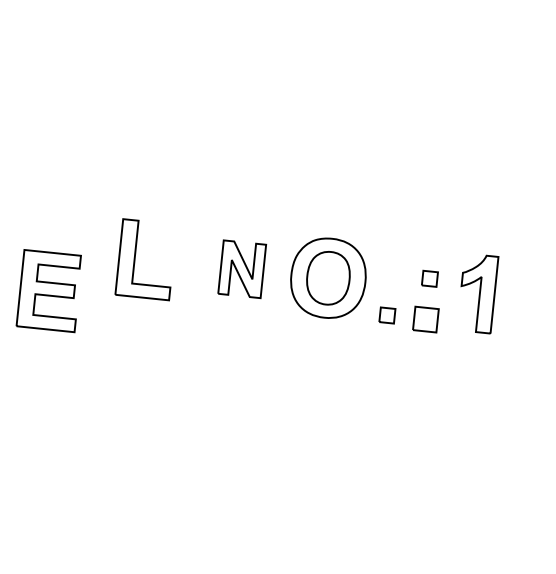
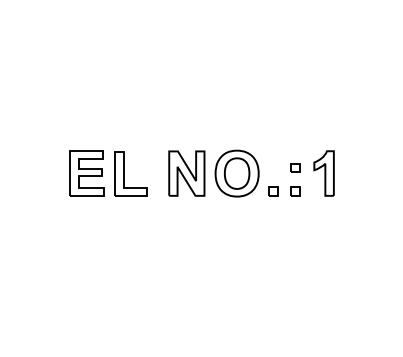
part: (241, 269) -> (186, 173), size x1.43
part: (48, 290) -> (86, 173), moved
part: (425, 319) -> (295, 191), size x0.62

